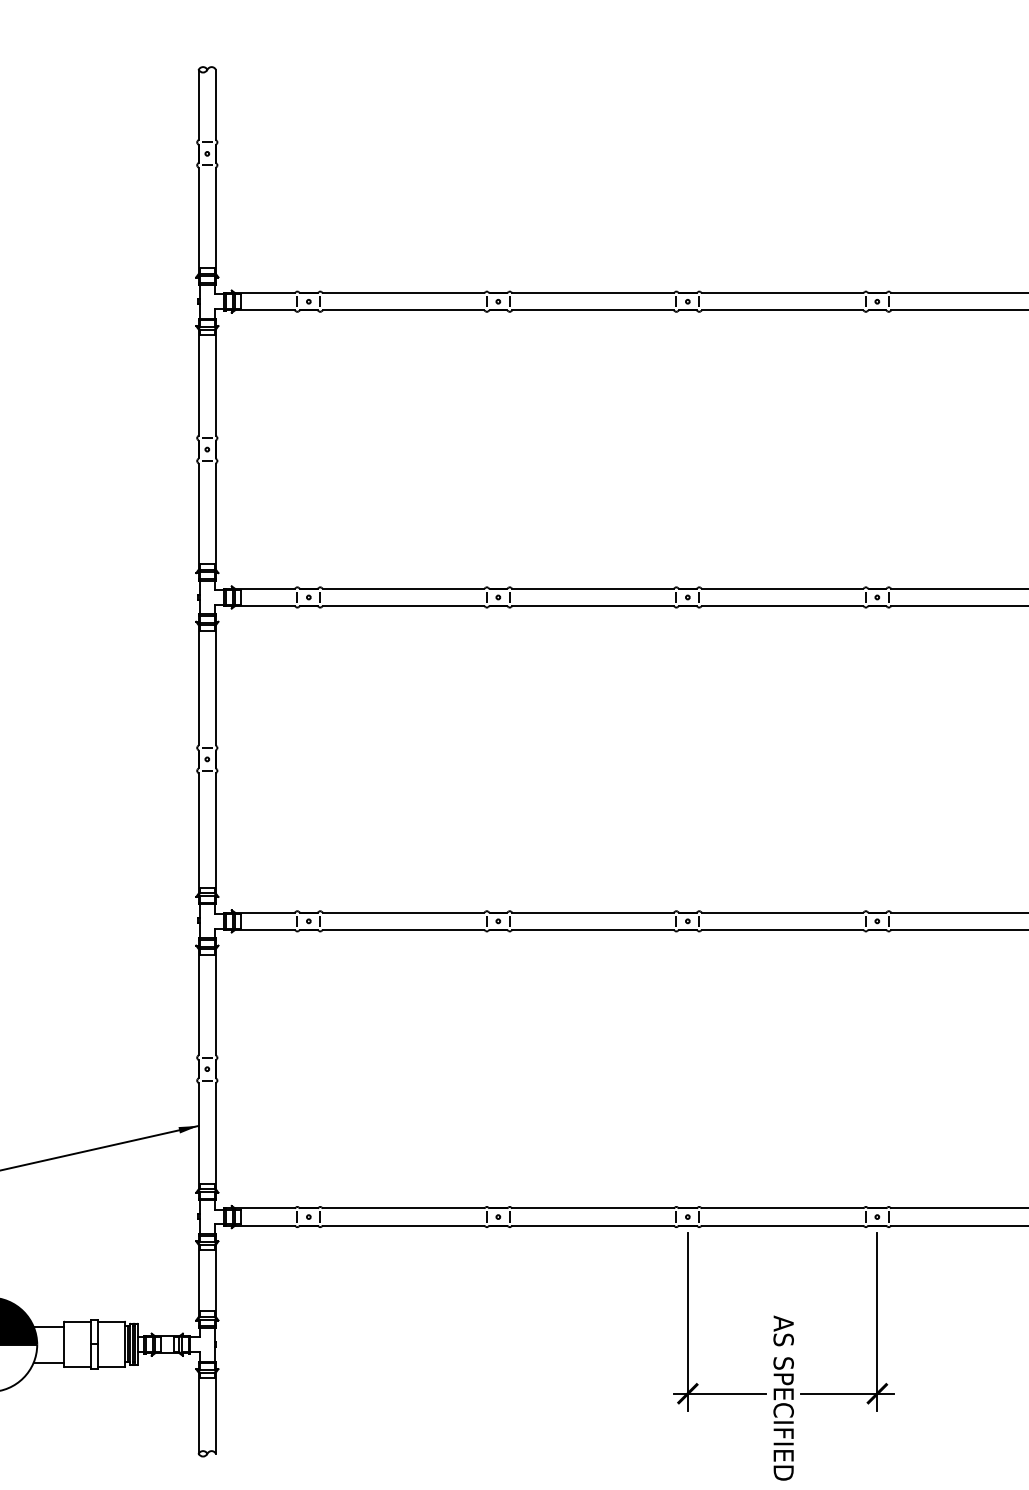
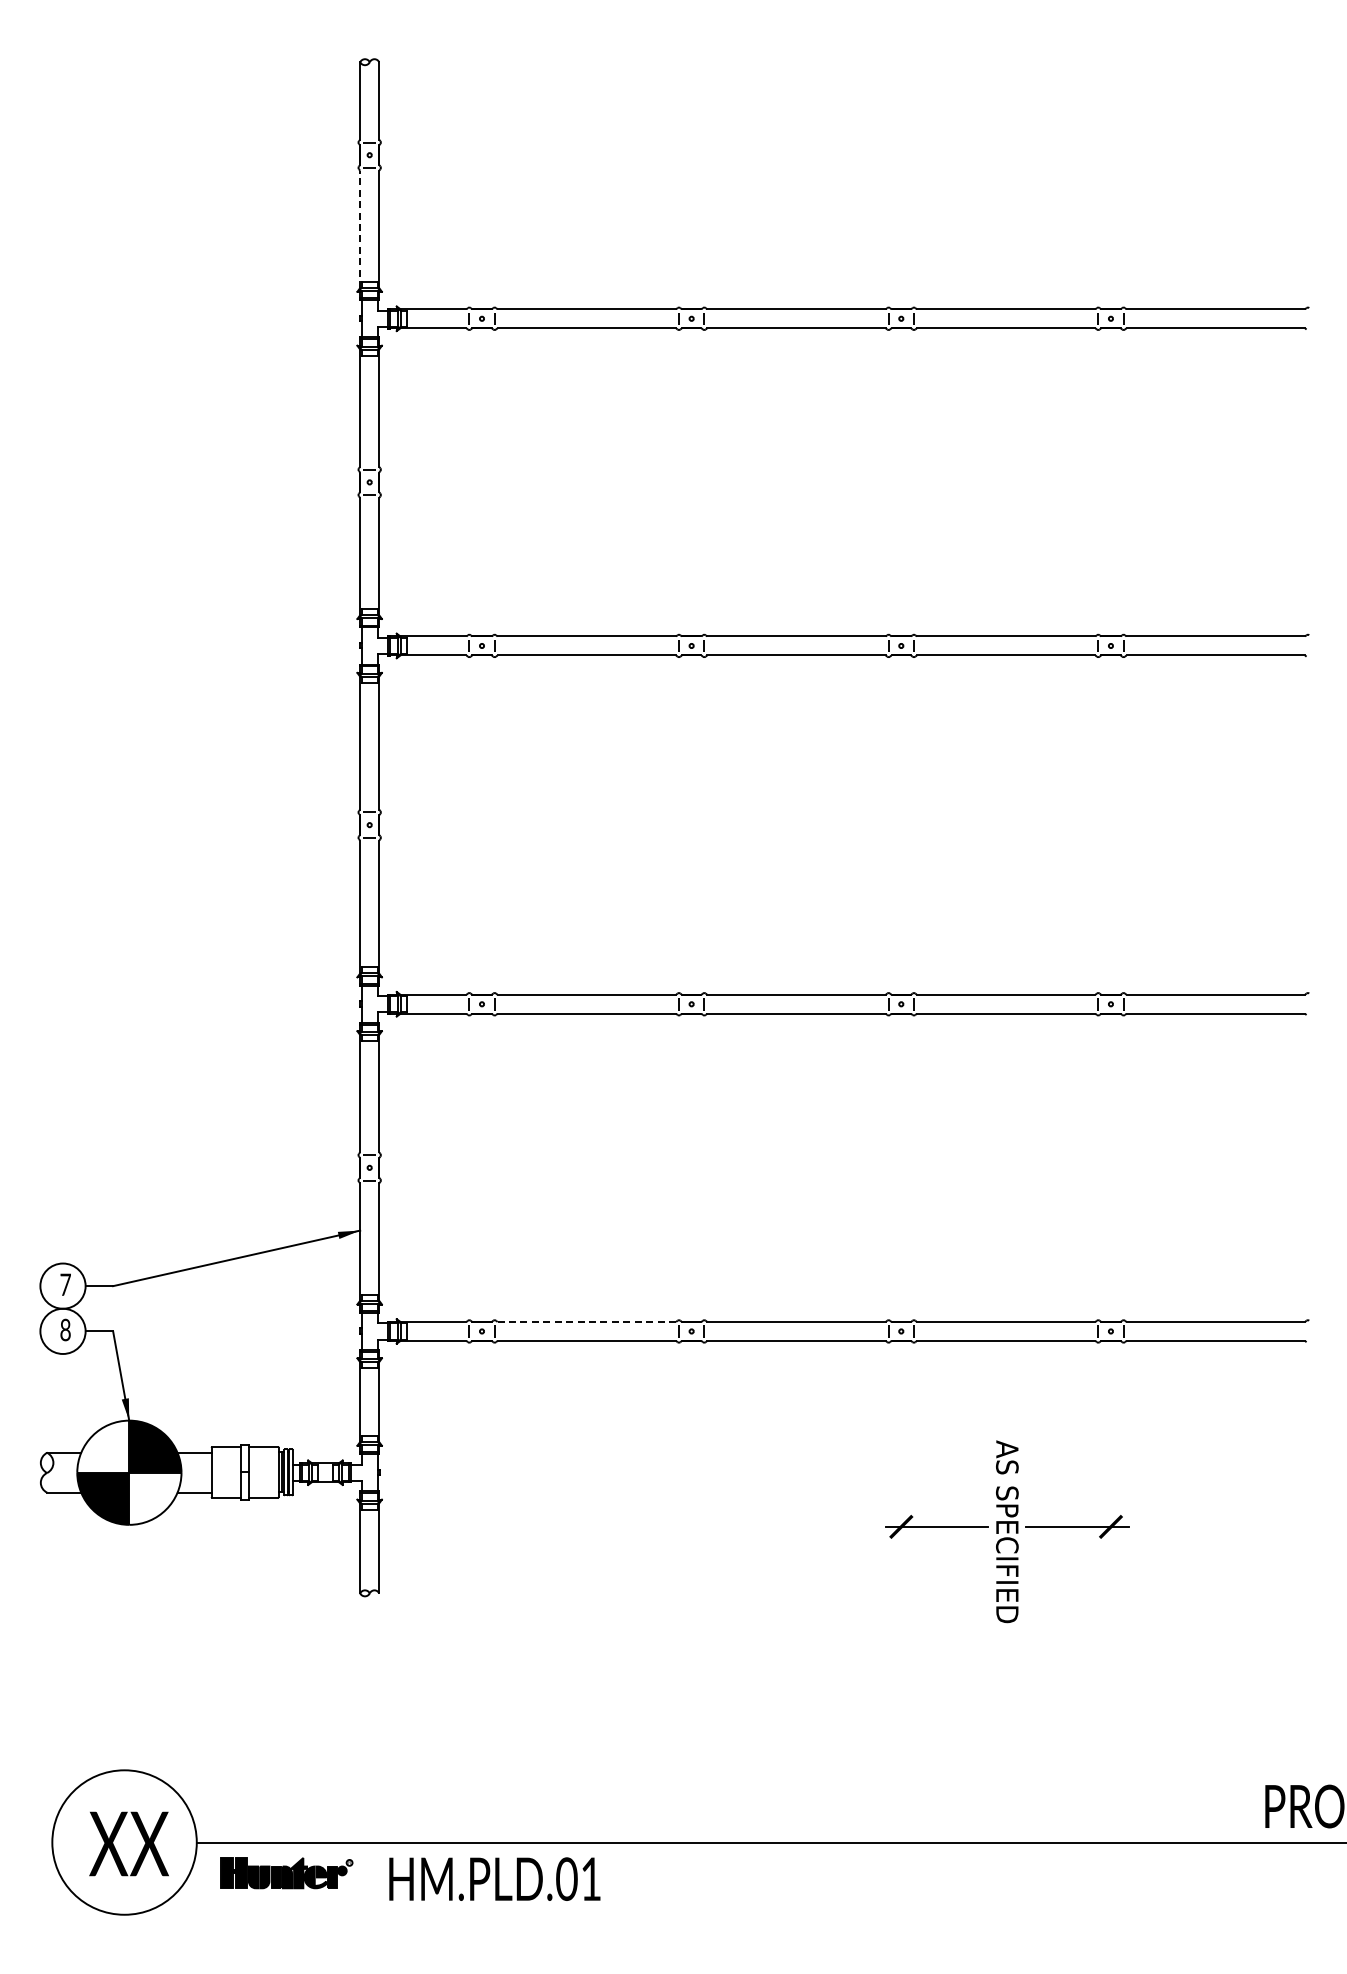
line: (199, 221) -> (360, 229), solid -> dashed
line: (404, 1208) -> (587, 1321), solid -> dashed
line: (688, 1321) -> (901, 1447), removed
line: (876, 1321) -> (1110, 1447), removed

